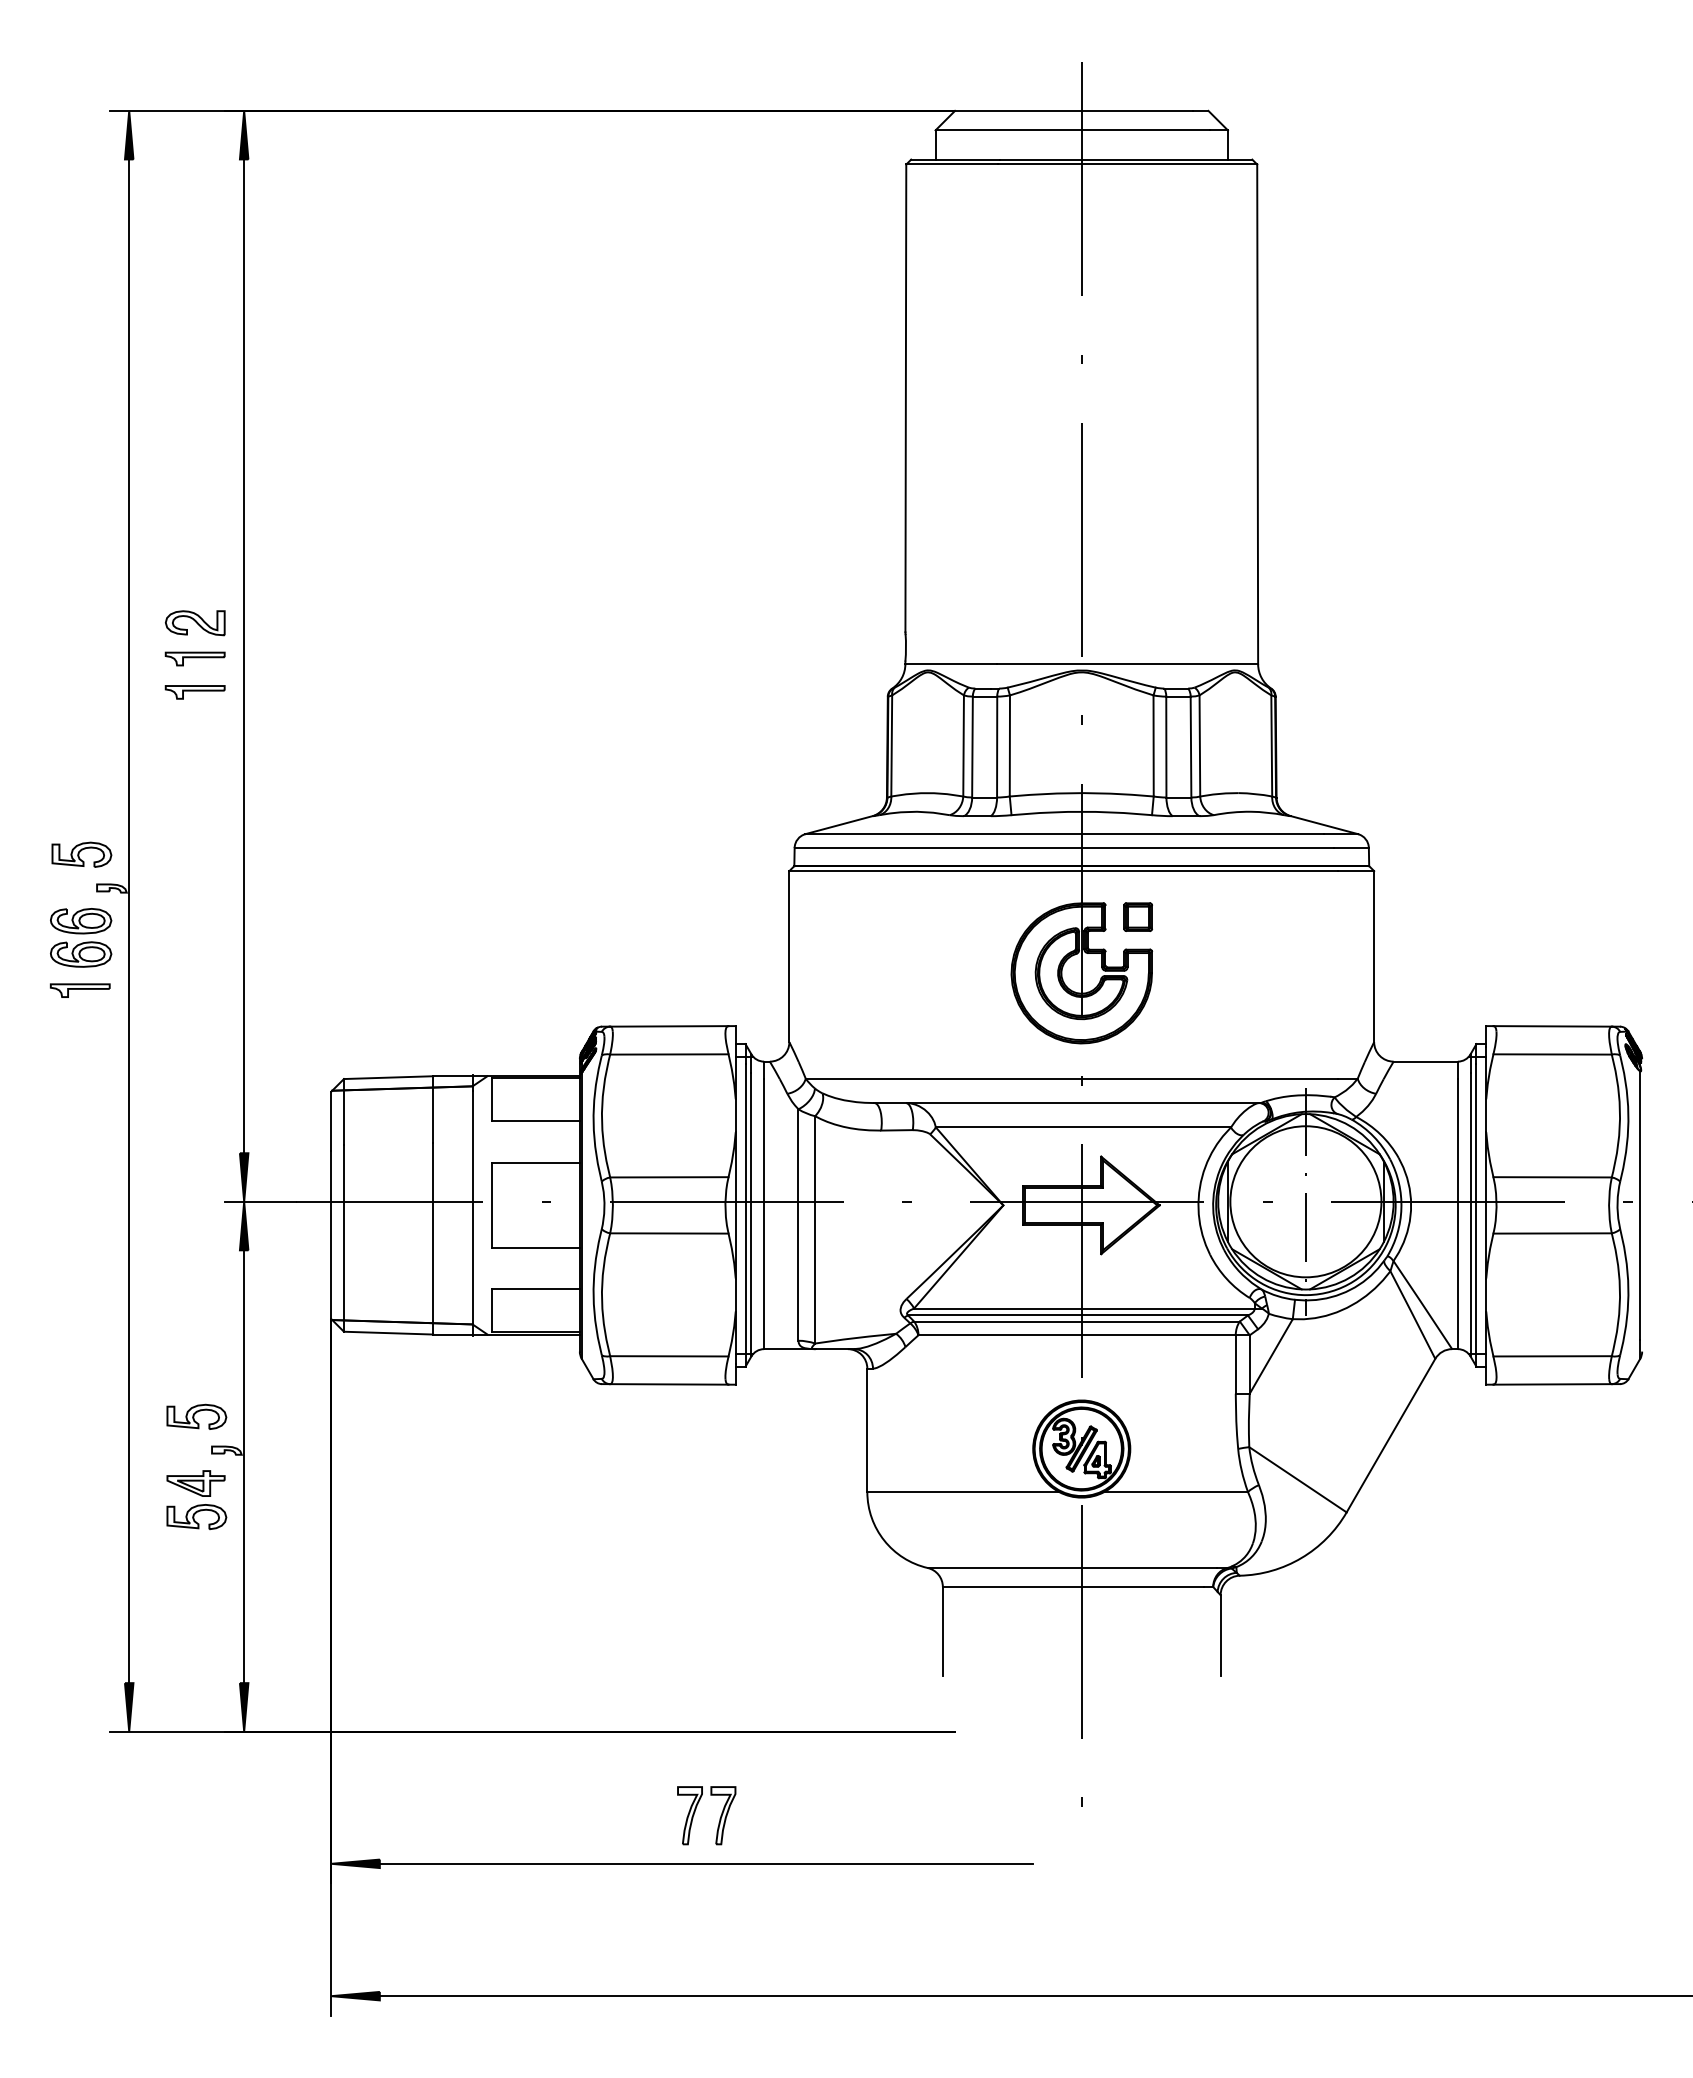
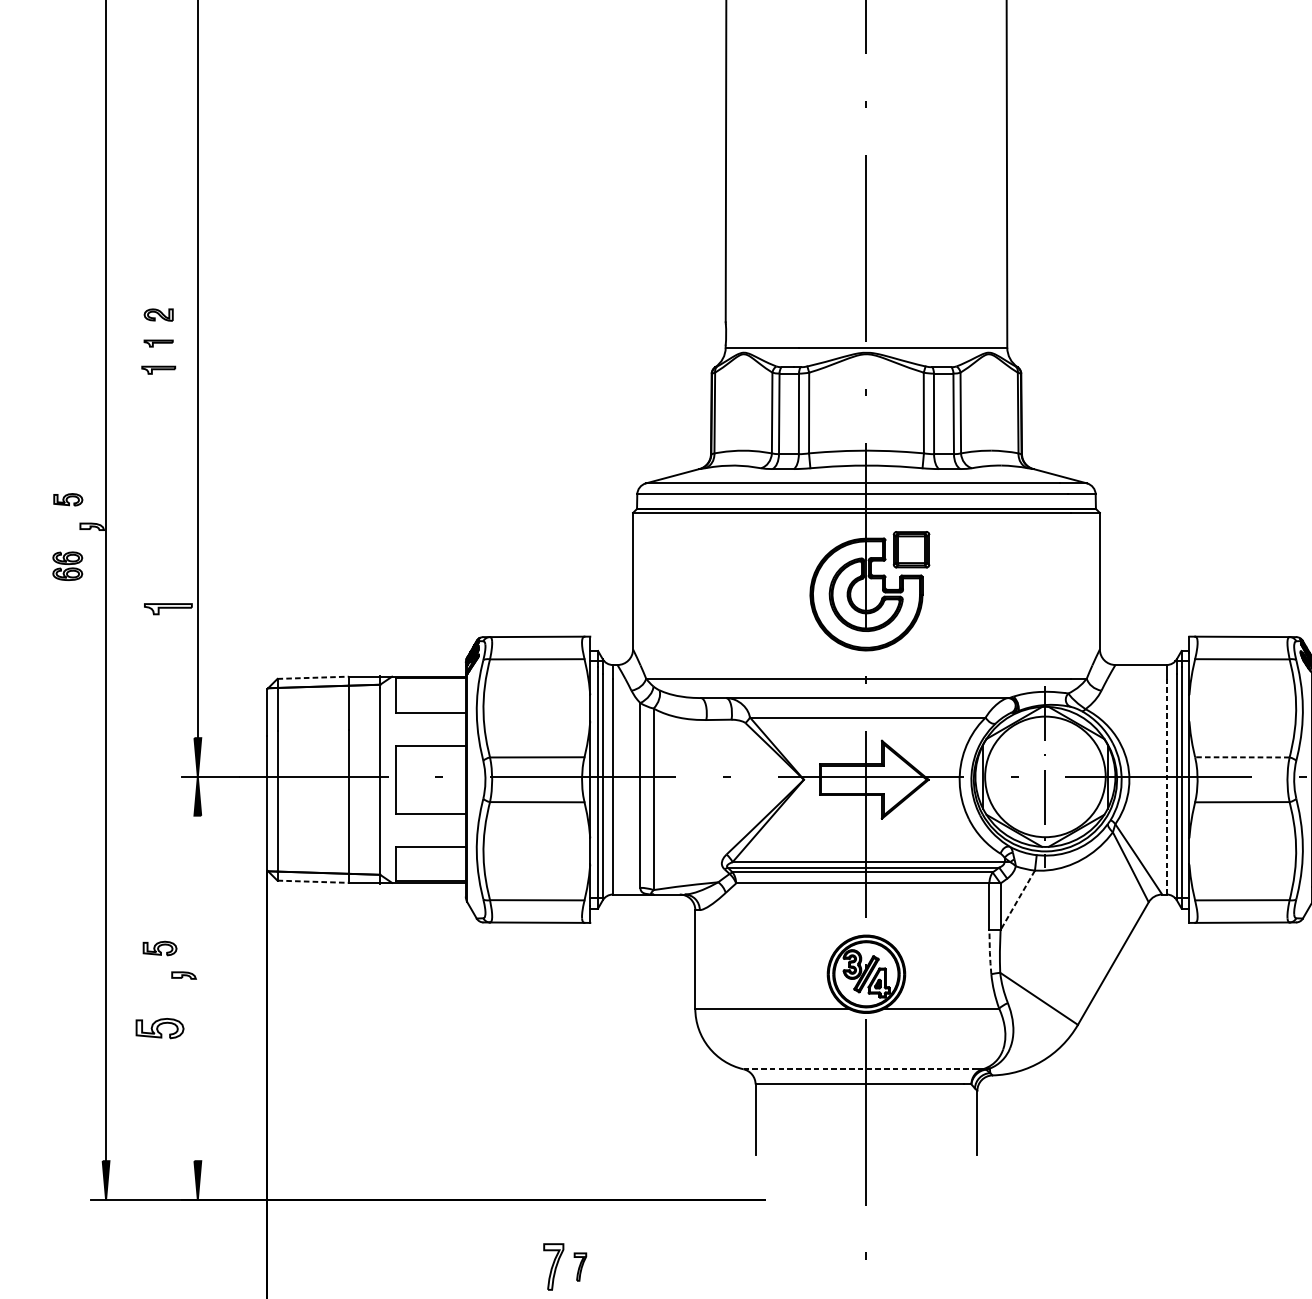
part: (194, 623) -> (158, 315), size x0.6
part: (194, 658) -> (158, 343), size x0.6
part: (194, 692) -> (158, 370), size x0.7
part: (81, 854) -> (67, 499), size x0.6
part: (1137, 916) -> (910, 549), size x1.6
part: (81, 937) -> (67, 565), size x0.6
part: (79, 990) -> (167, 609), moved
line: (388, 1077) -> (313, 677), solid -> dashed
line: (1552, 1177) -> (1242, 757), solid -> dashed
line: (1457, 1214) -> (1166, 787), solid -> dashed
line: (388, 1333) -> (313, 882), solid -> dashed
line: (1271, 1356) -> (1017, 900), solid -> dashed
part: (196, 1416) -> (159, 948), size x0.7
line: (1236, 1421) -> (990, 952), solid -> dashed
line: (244, 1466) -> (198, 988), removed
part: (195, 1483) -> (158, 1001), removed
line: (1072, 1568) -> (859, 1069), solid -> dashed
part: (723, 1815) -> (580, 1266), size x0.6

